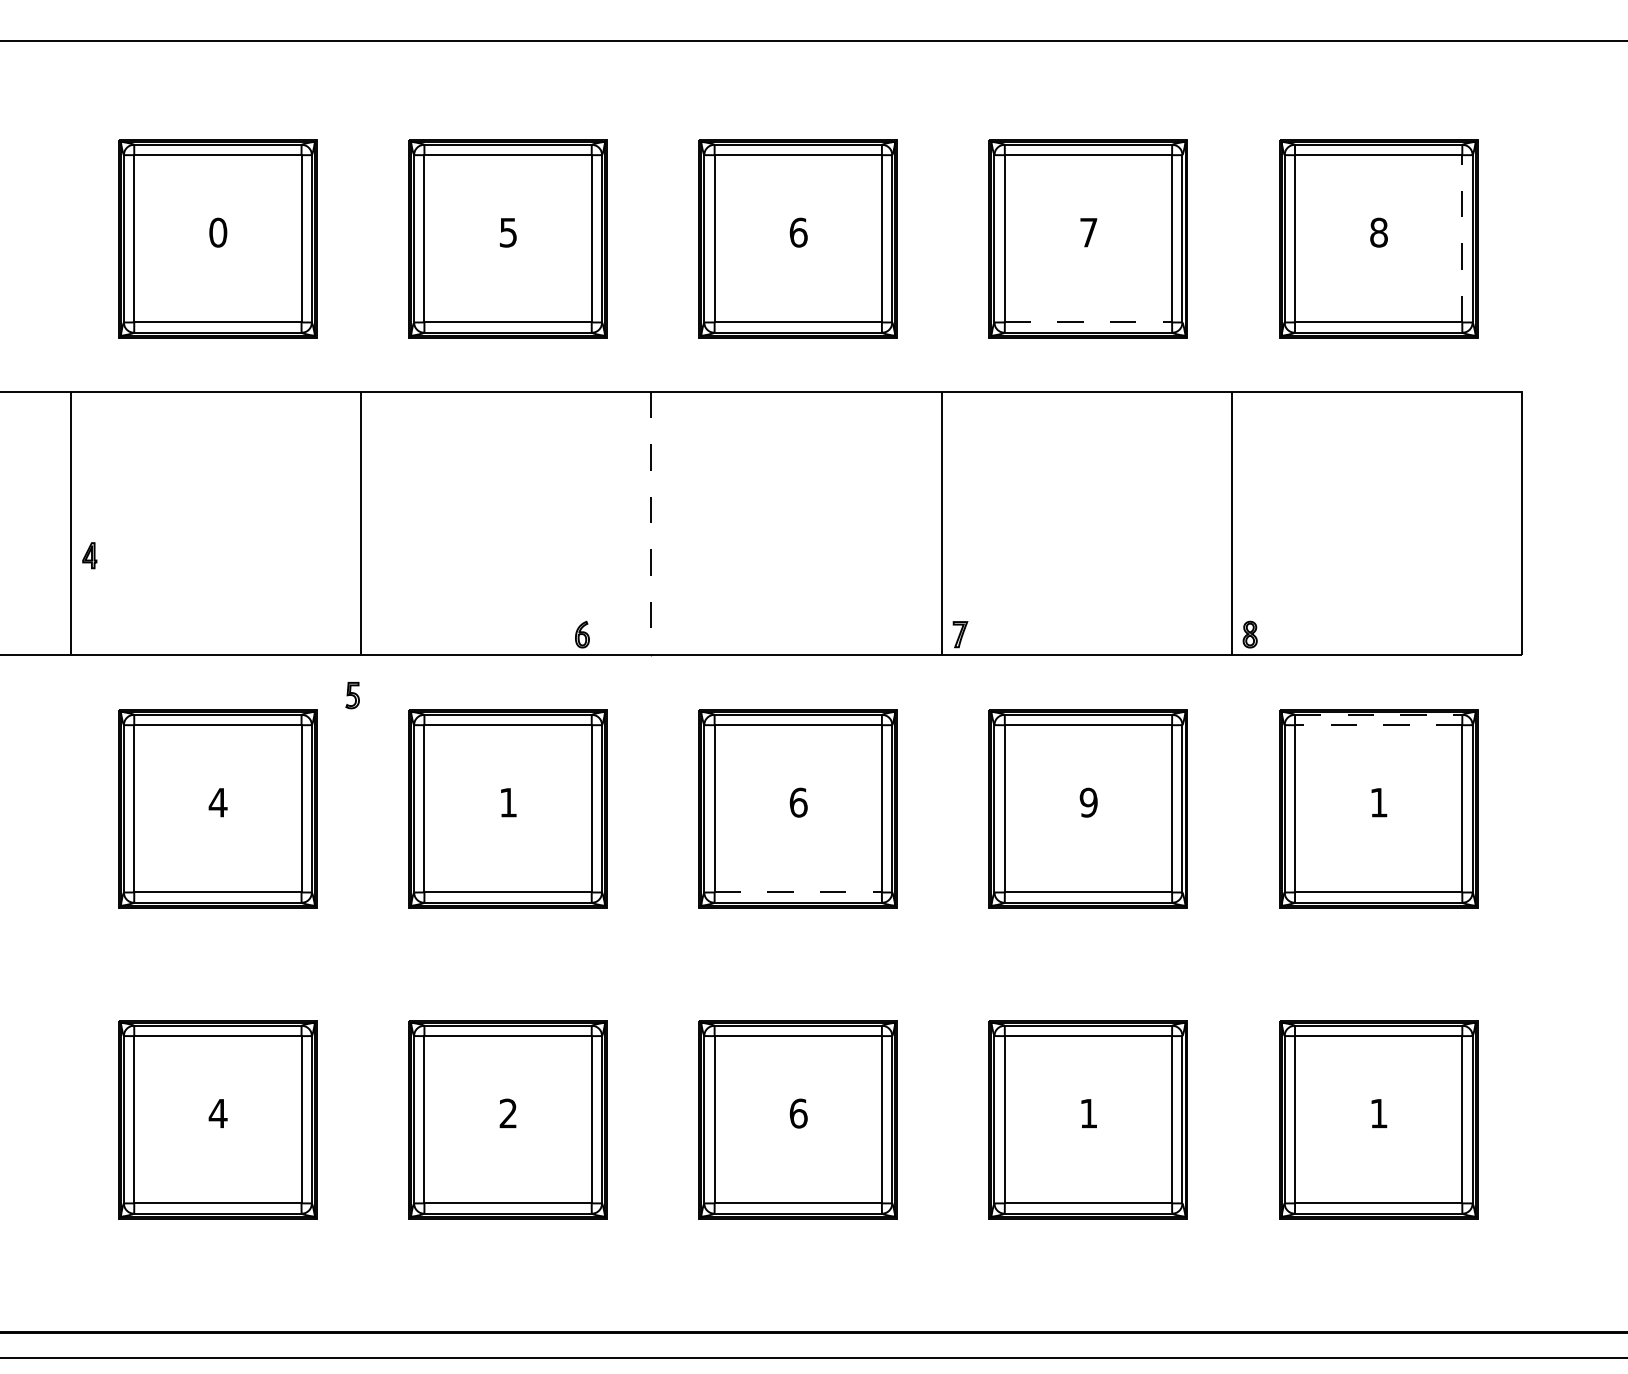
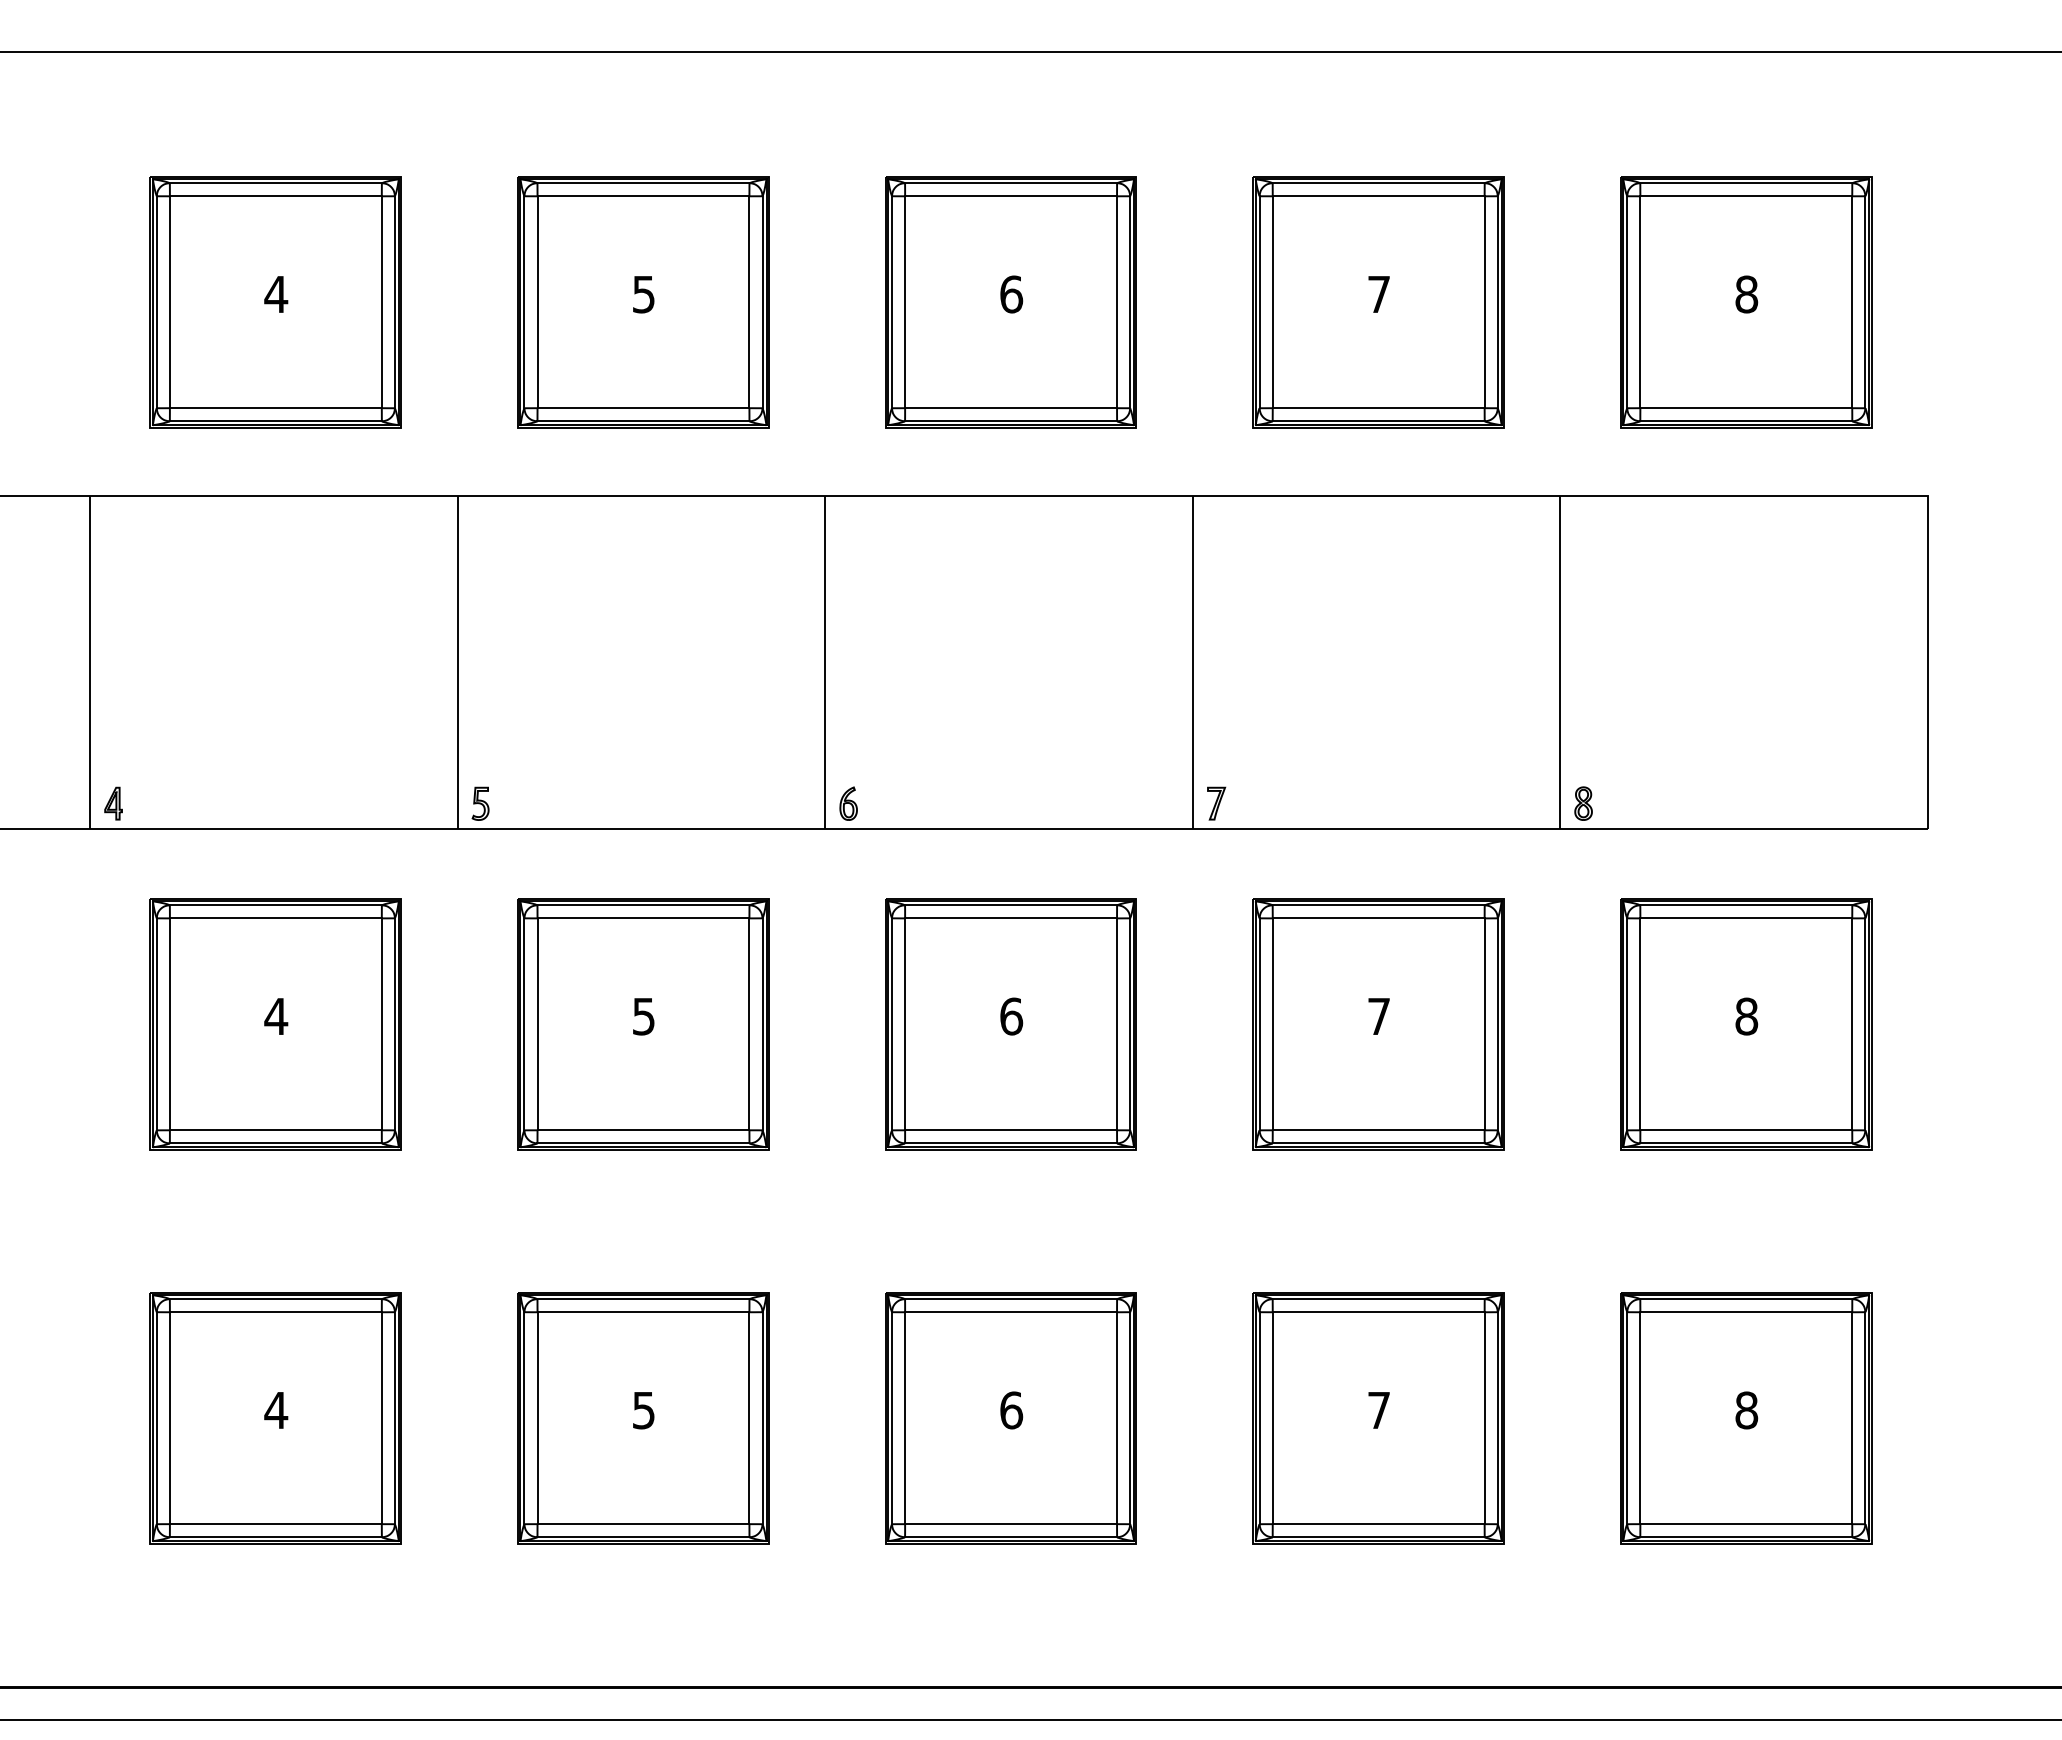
text: (218, 232) -> (276, 294), 0 -> 4
line: (1462, 239) -> (1852, 302), dashed -> solid
line: (1088, 322) -> (1378, 408), dashed -> solid
line: (651, 523) -> (825, 662), dashed -> solid
part: (89, 555) -> (113, 803), moved
part: (582, 634) -> (848, 803), moved
part: (352, 695) -> (480, 803), moved
line: (1378, 715) -> (1746, 905), dashed -> solid
line: (1378, 725) -> (1746, 918), dashed -> solid
text: (508, 802) -> (643, 1016), 1 -> 5
text: (1088, 802) -> (1378, 1016), 9 -> 7
text: (1378, 802) -> (1746, 1016), 1 -> 8
line: (798, 892) -> (1011, 1130), dashed -> solid
text: (508, 1113) -> (643, 1410), 2 -> 5
text: (1088, 1113) -> (1378, 1410), 1 -> 7
text: (1378, 1113) -> (1746, 1410), 1 -> 8

